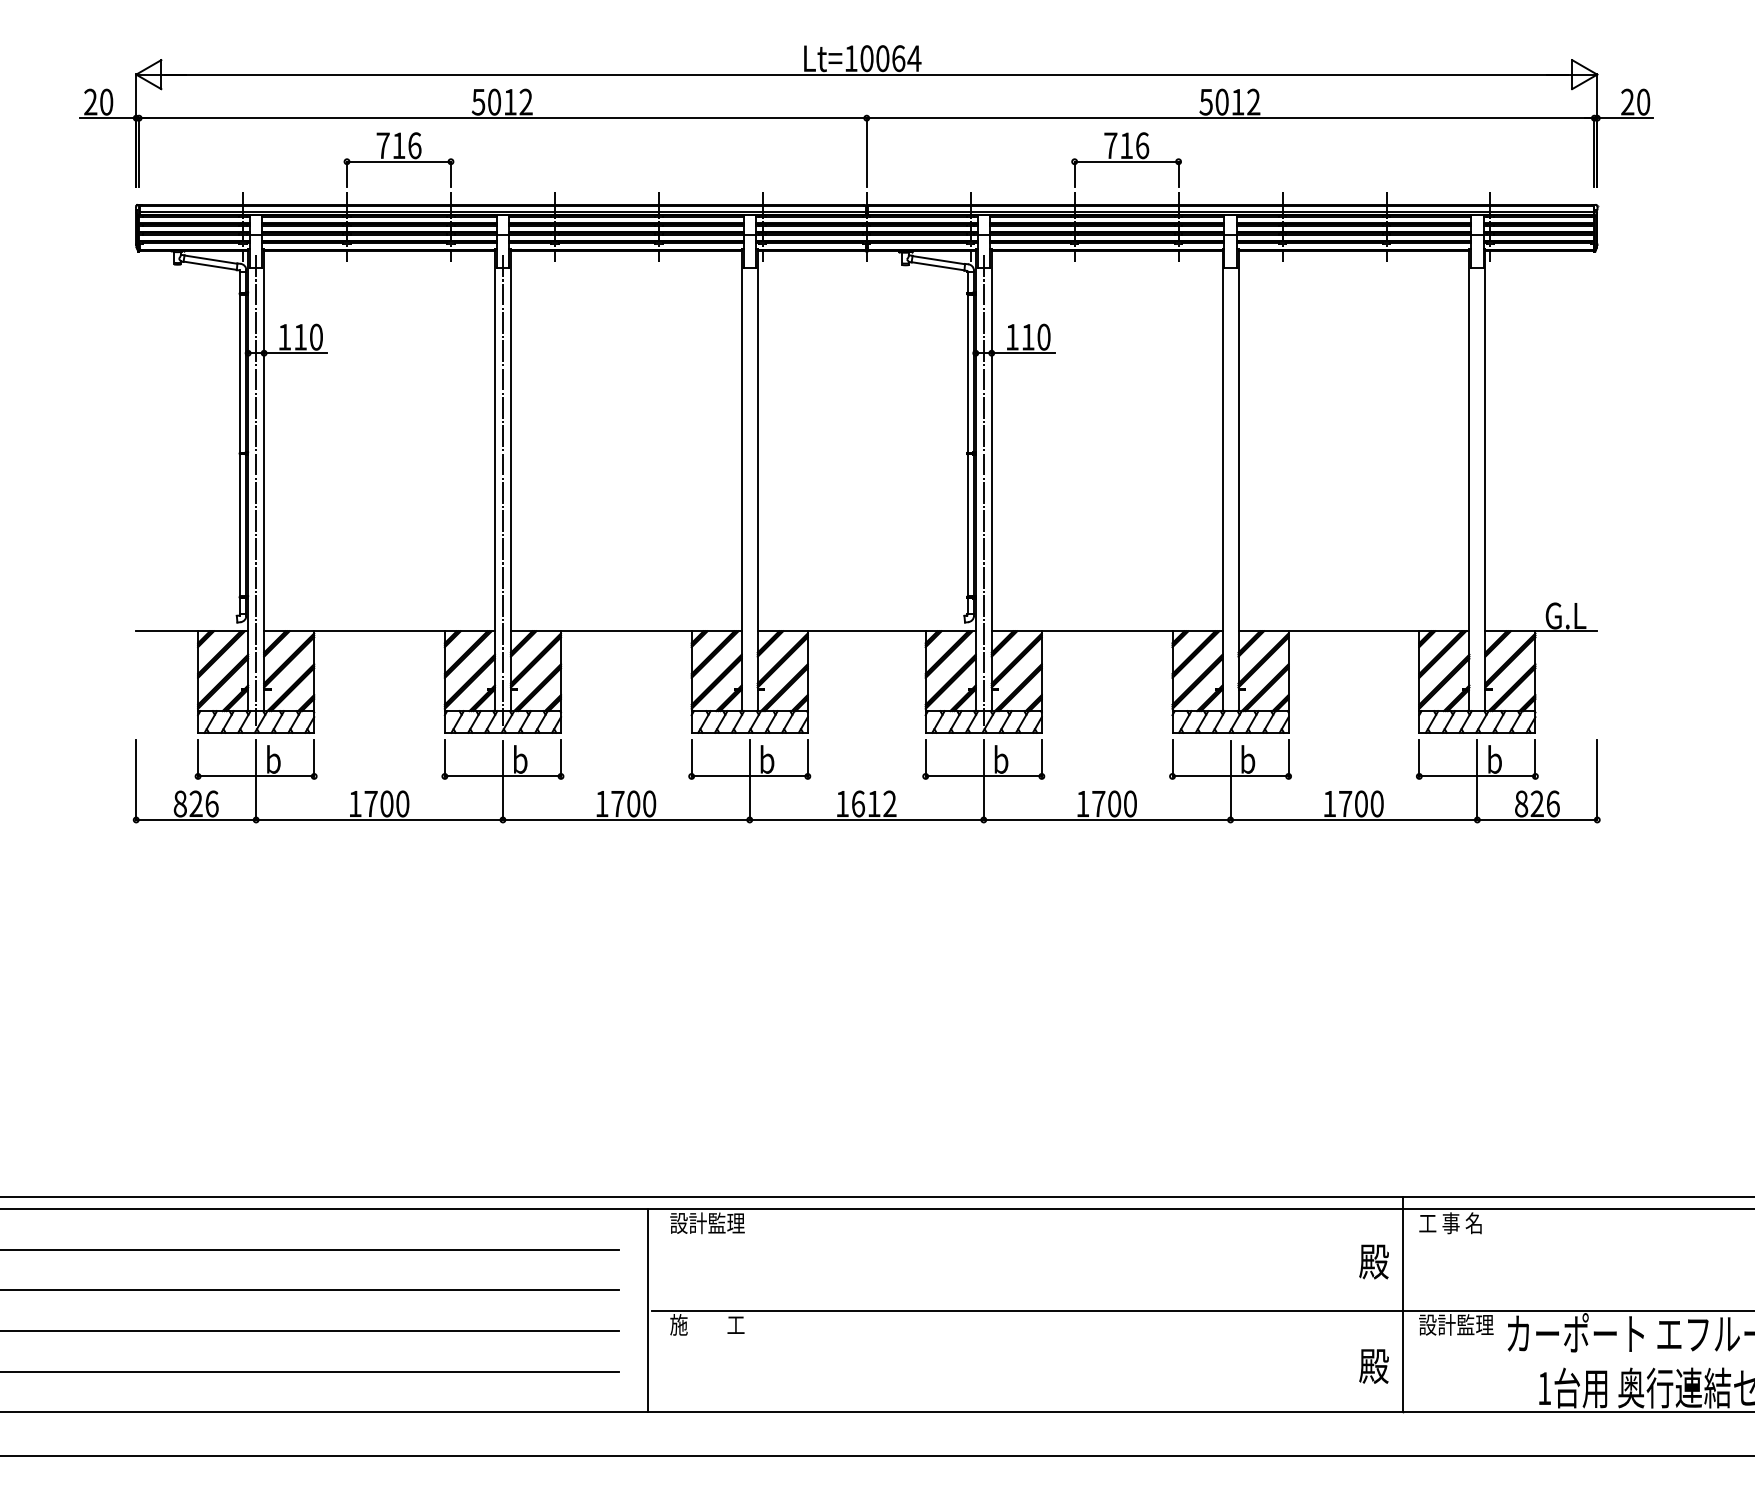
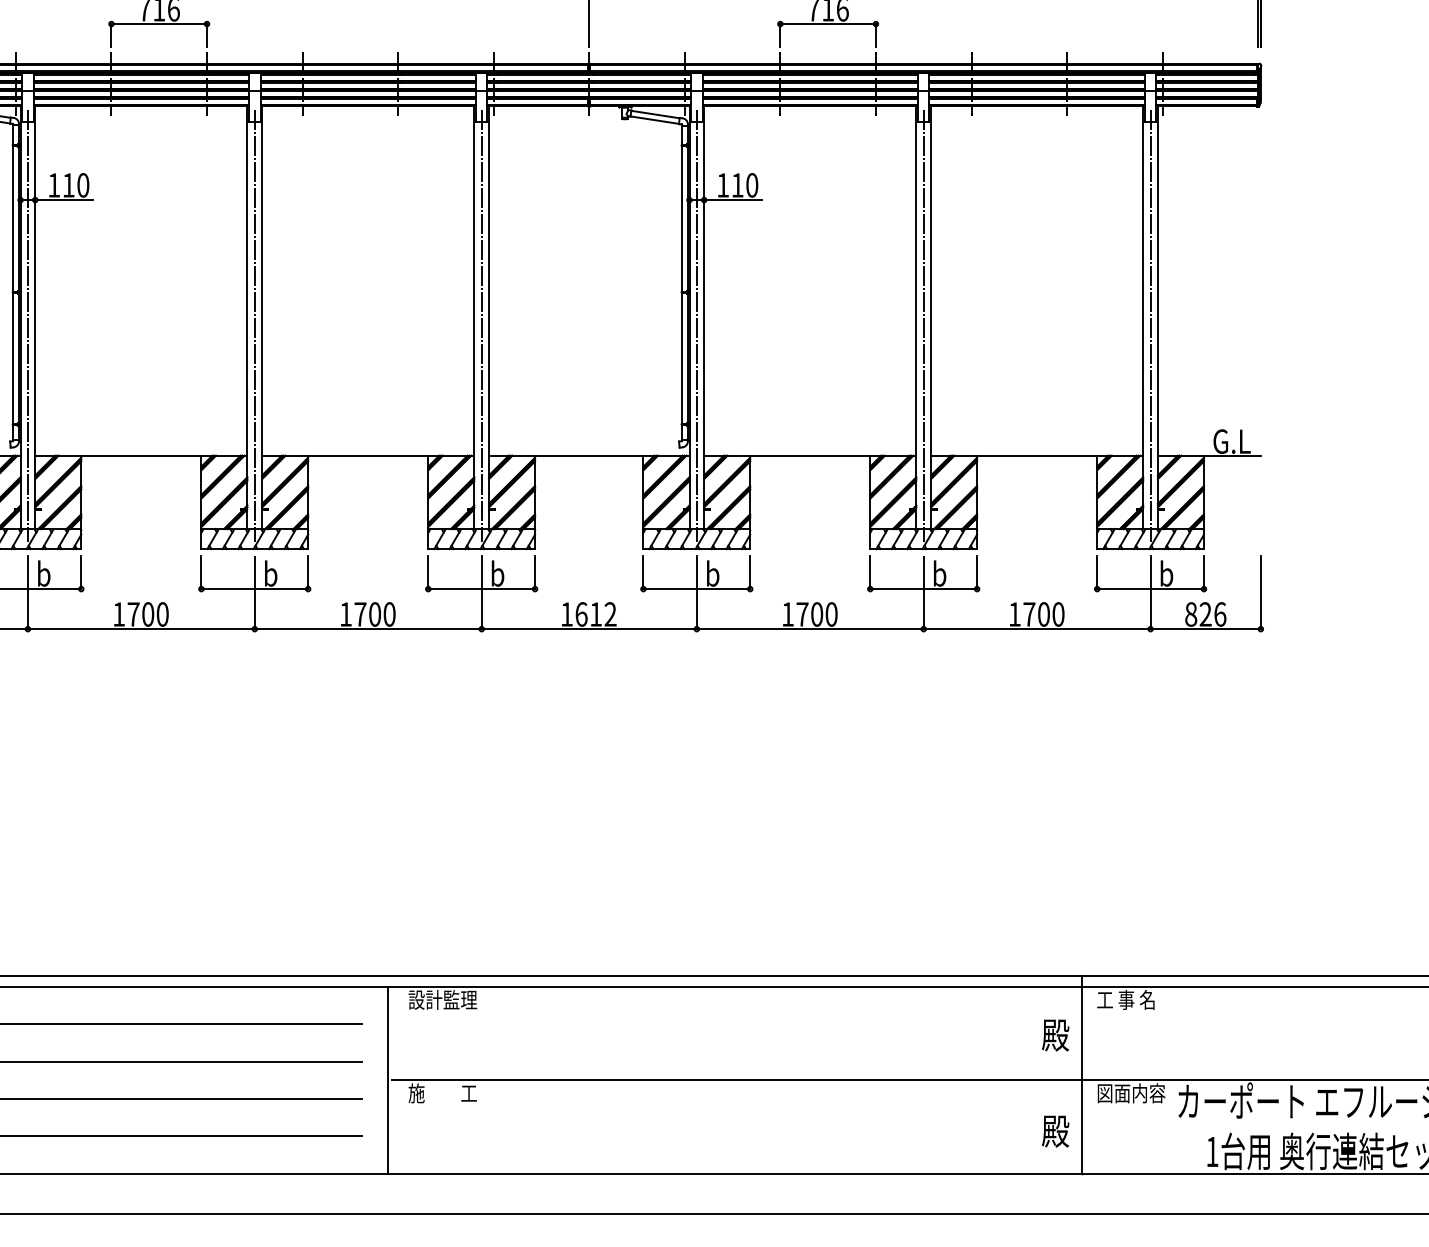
line: (749, 490) -> (481, 326), added
line: (1230, 490) -> (923, 326), added
line: (1477, 490) -> (1150, 326), added
text: (1456, 1324) -> (1131, 1092), 設計監理 -> 図面内容

